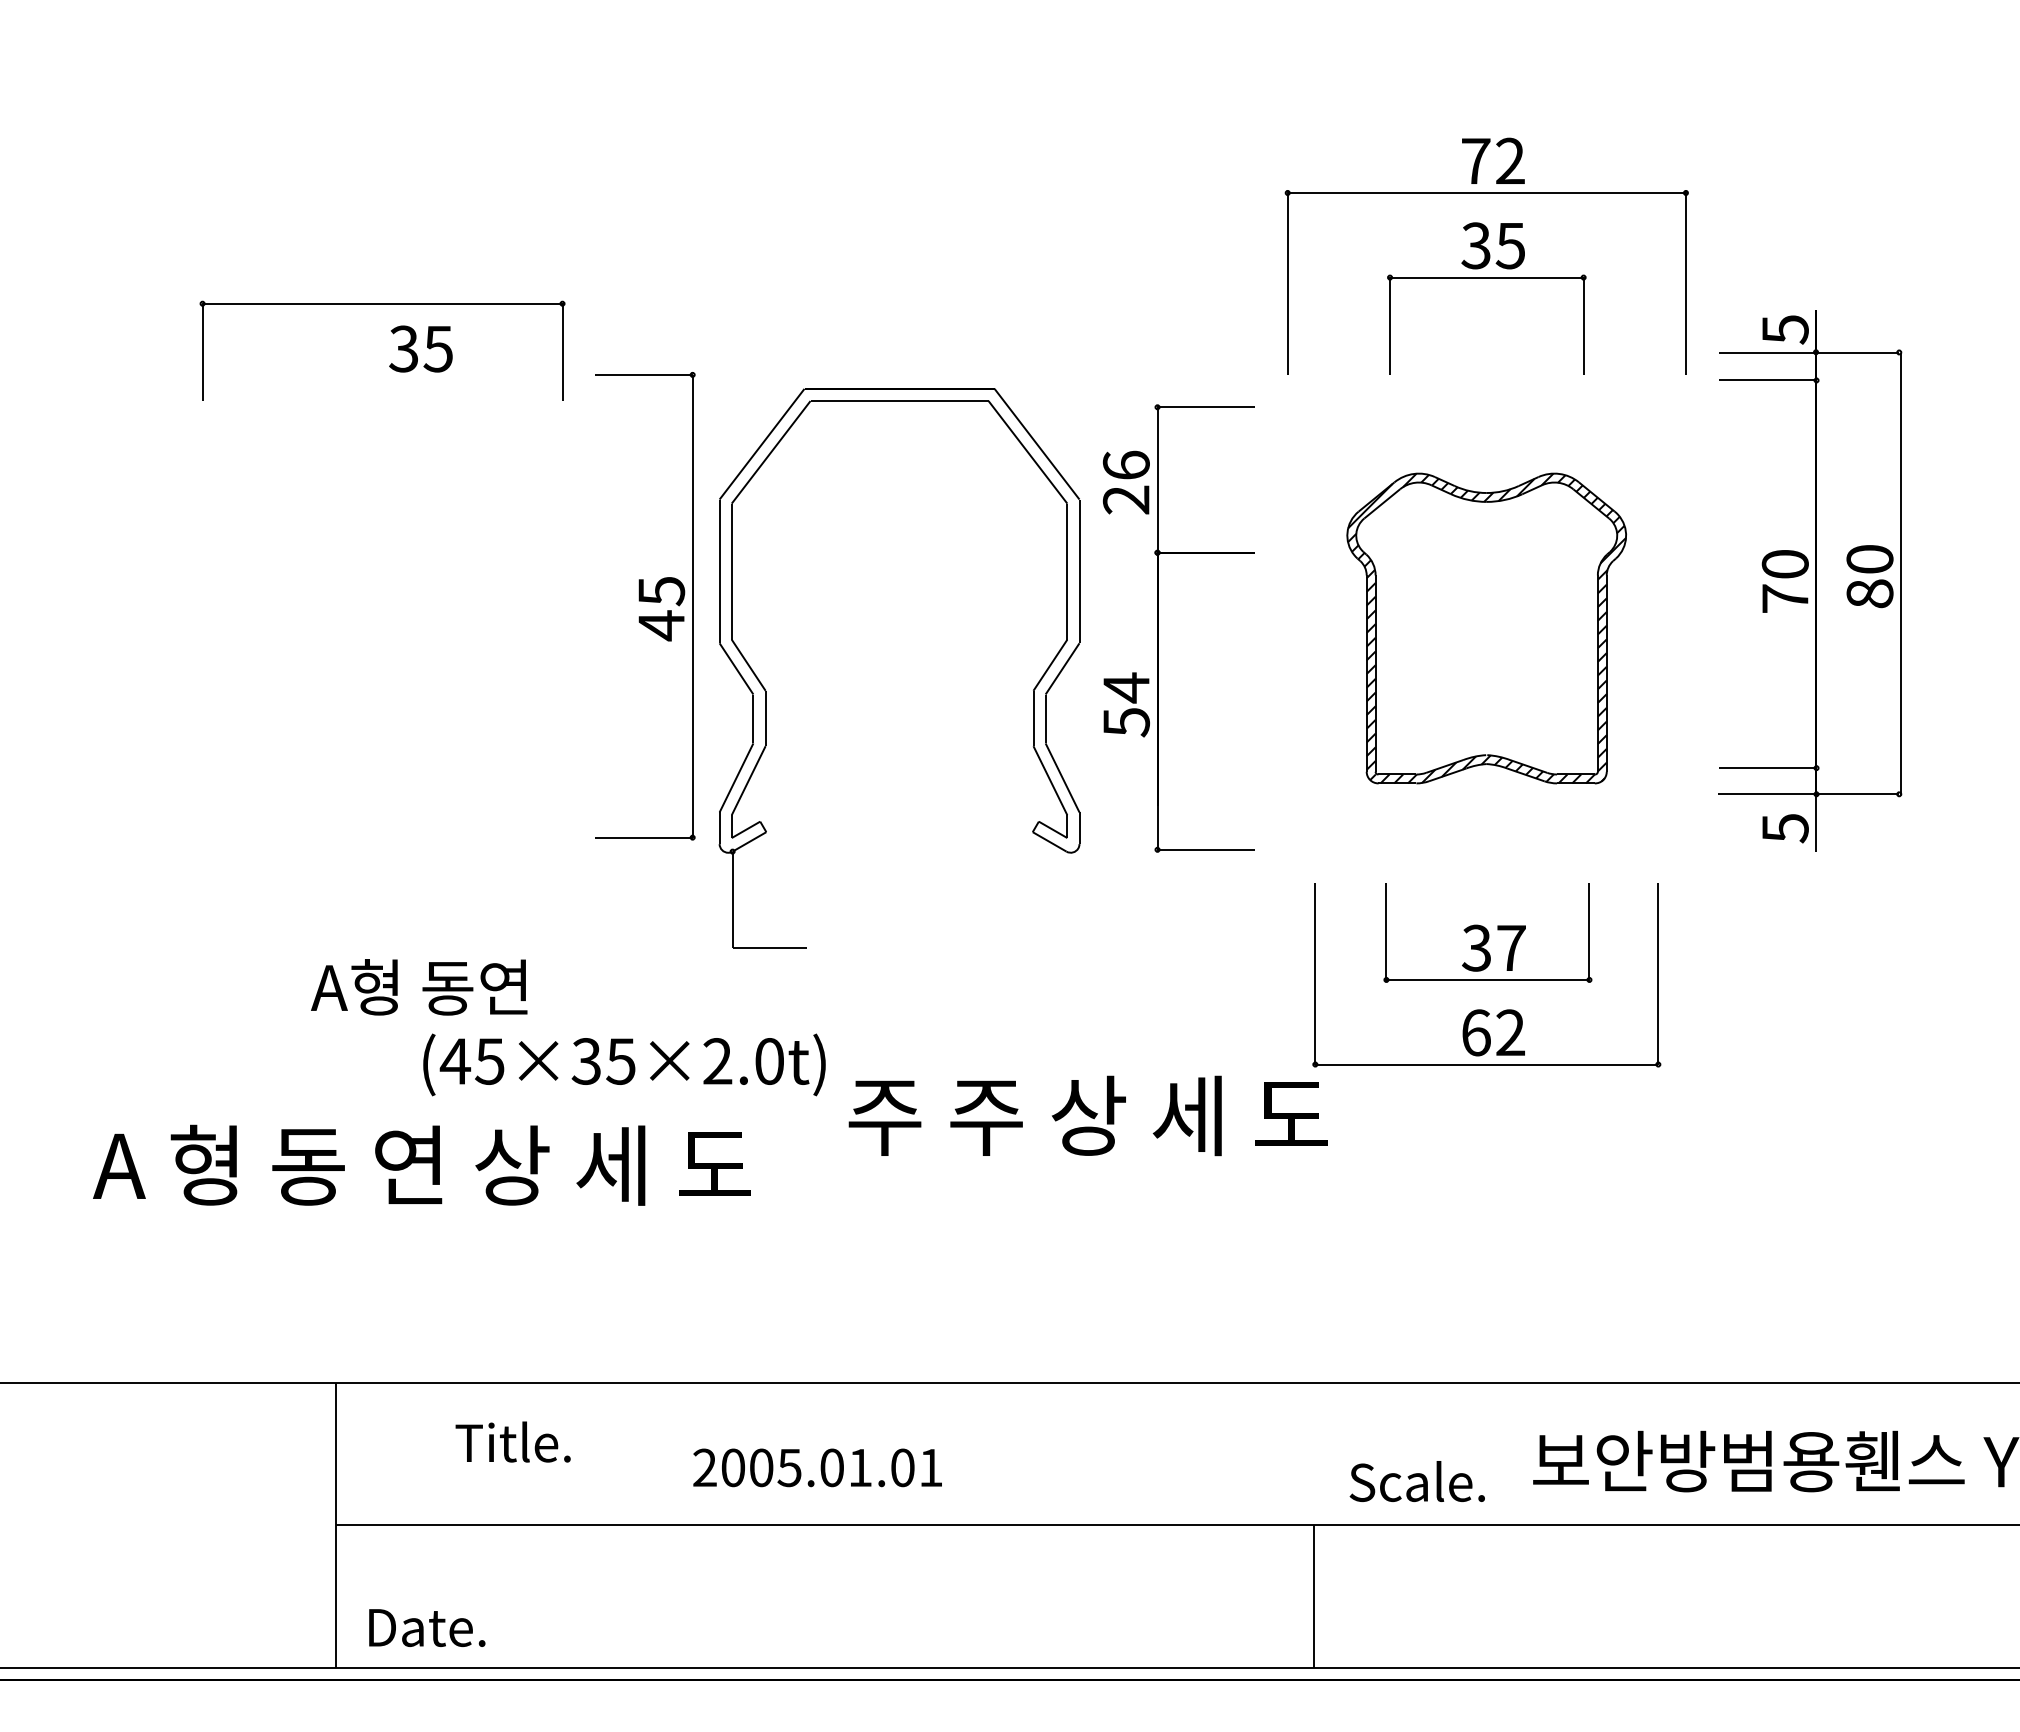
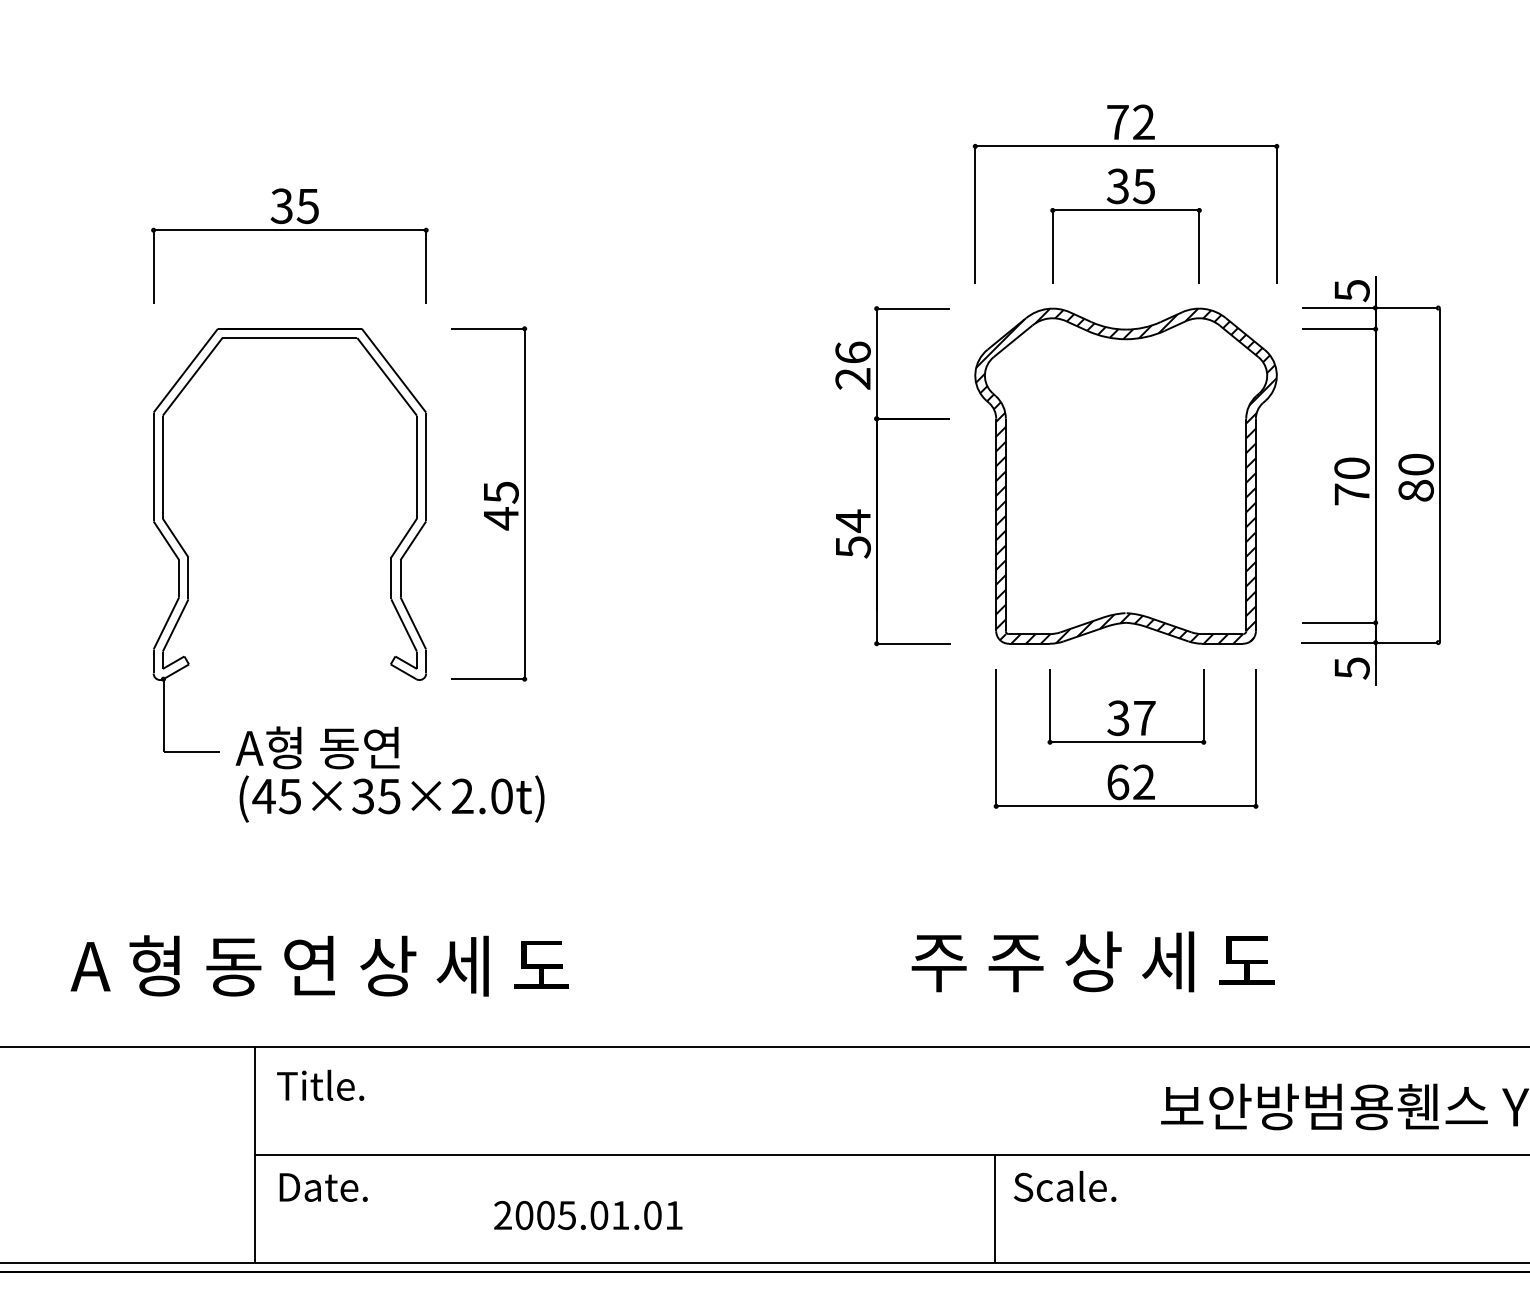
text: (420, 348) -> (294, 205), moved
part: (1810, 580) -> (1371, 480), moved
part: (645, 606) -> (489, 504), moved
part: (1486, 628) -> (1125, 476), size x1.43
part: (766, 690) -> (189, 557), moved
text: (624, 1064) -> (392, 798), moved
text: (1087, 1115) -> (1092, 961), moved
text: (421, 1164) -> (319, 965), moved
text: (512, 1441) -> (320, 1084), moved
text: (817, 1467) -> (588, 1215), moved
text: (1416, 1481) -> (1064, 1186), moved
text: (427, 1627) -> (323, 1187), moved

